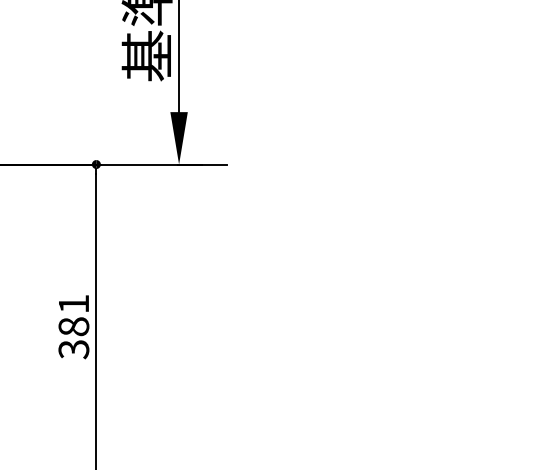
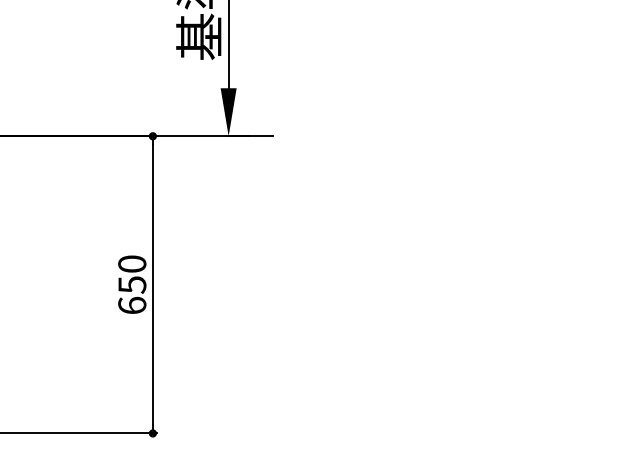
text: (74, 326) -> (132, 284), 381 -> 650

